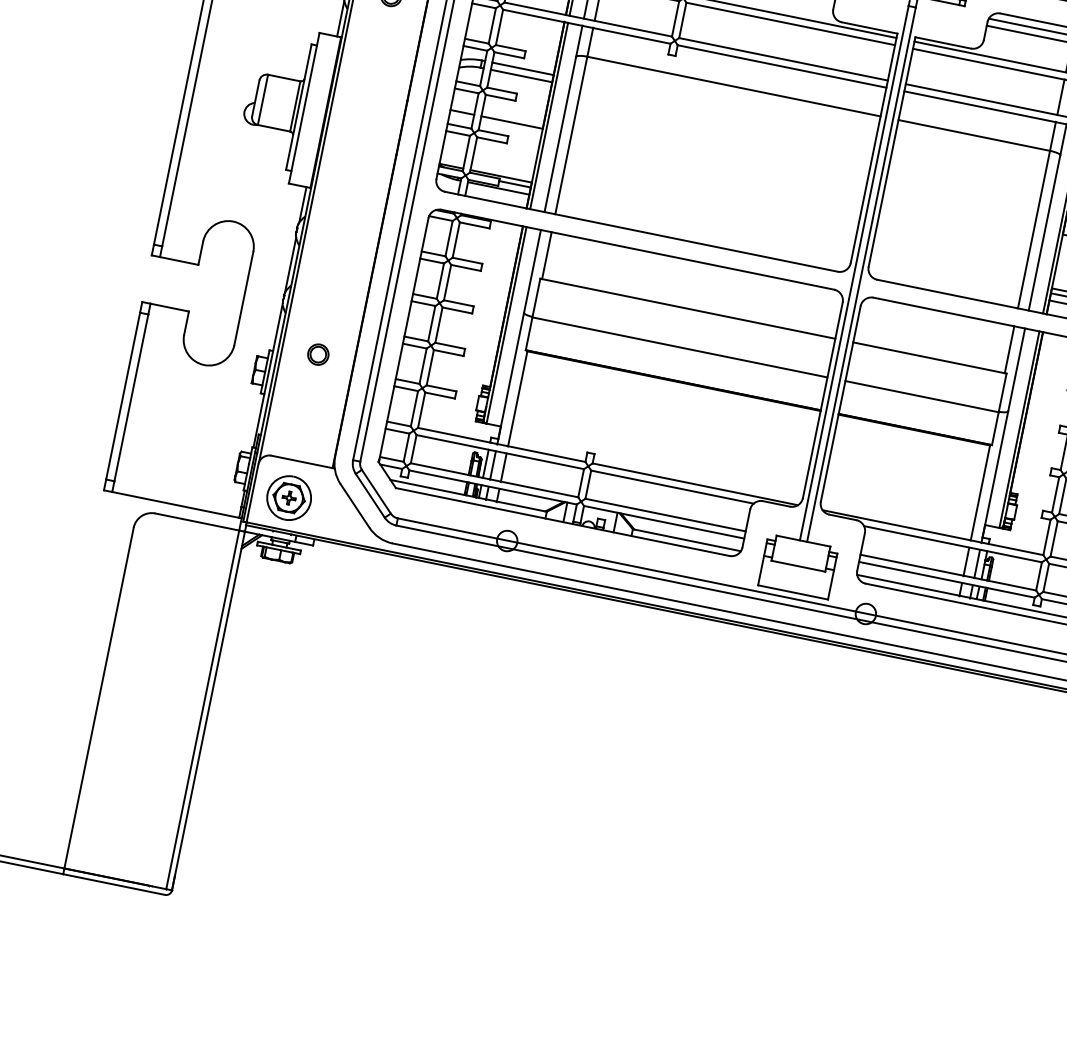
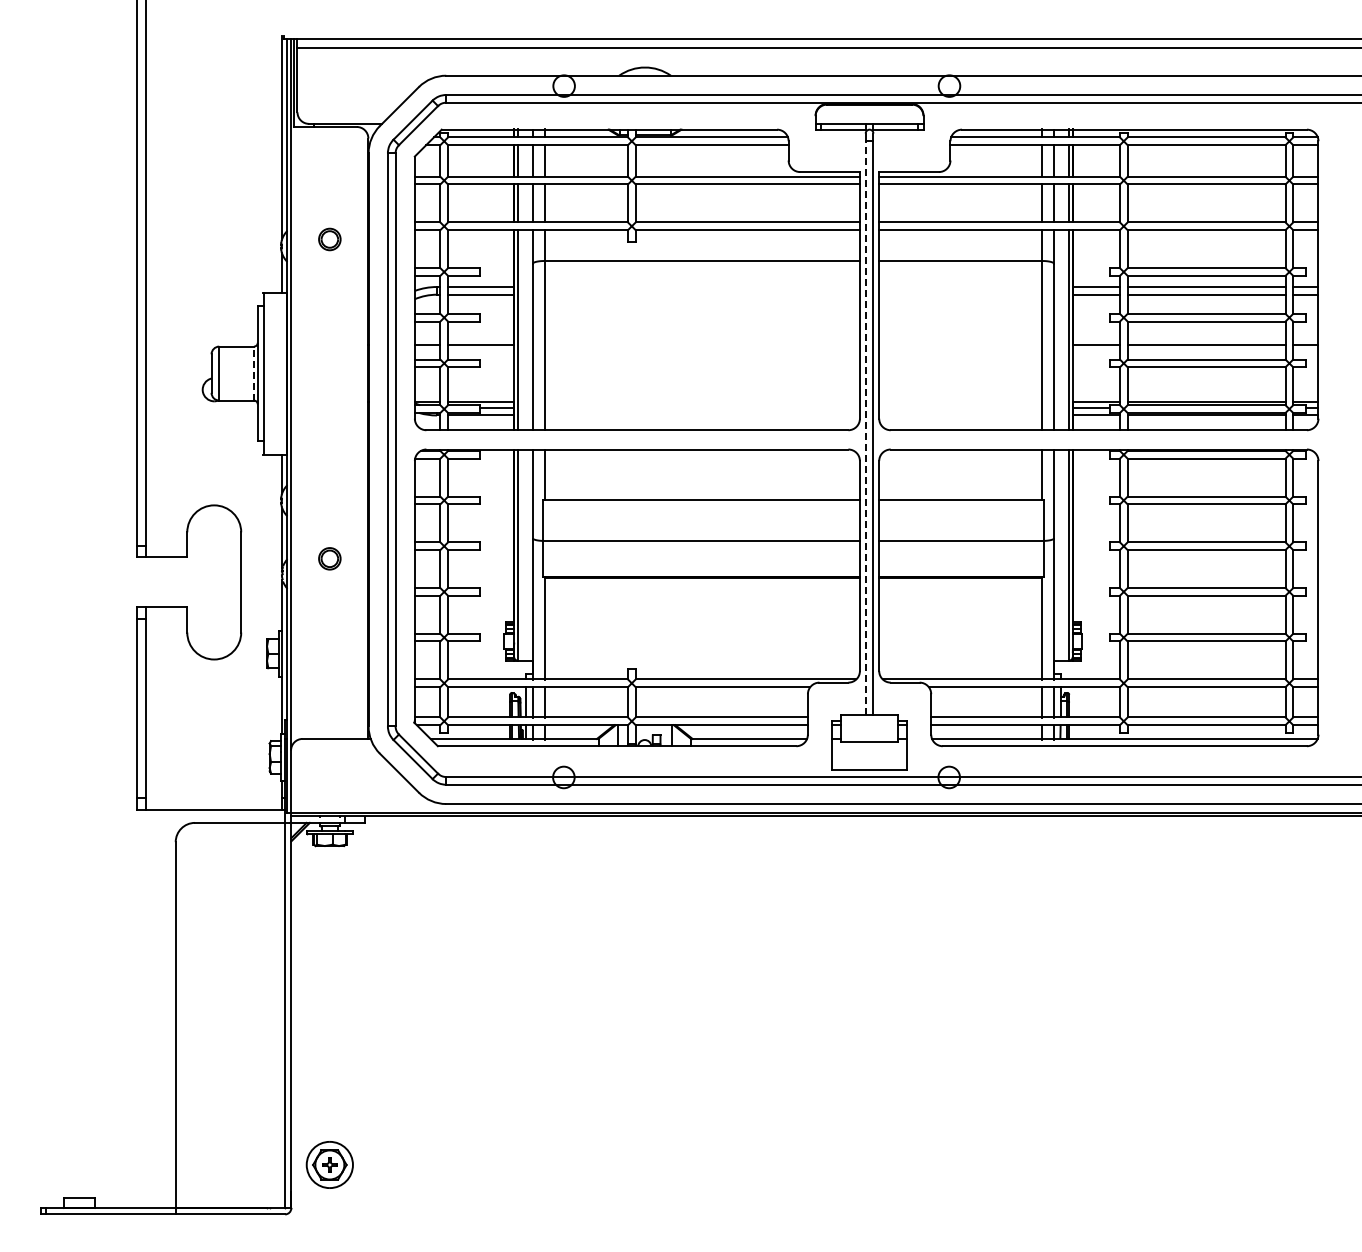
line: (294, 106) -> (253, 373), solid -> dashed
line: (854, 272) -> (865, 427), solid -> dashed
part: (318, 354) -> (329, 558), moved
part: (288, 497) -> (329, 1164), moved

